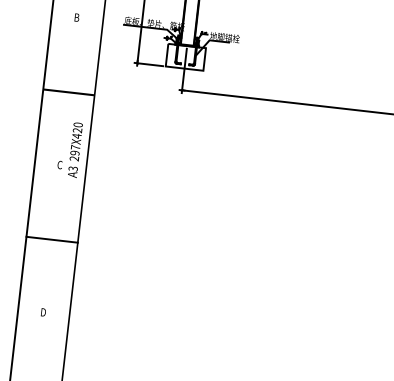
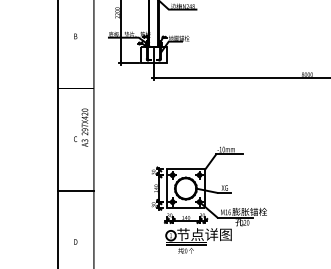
part: (240, 273) -> (208, 199), added

